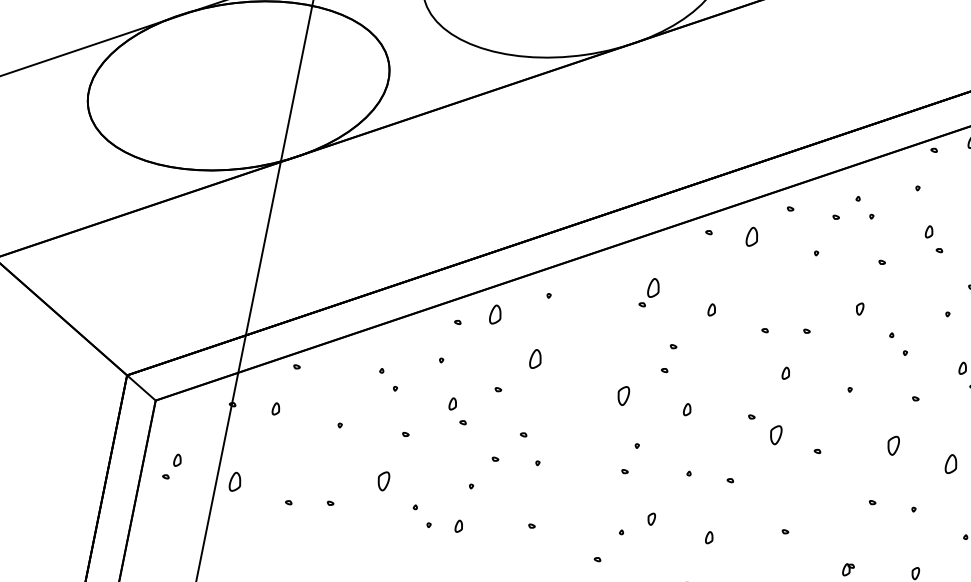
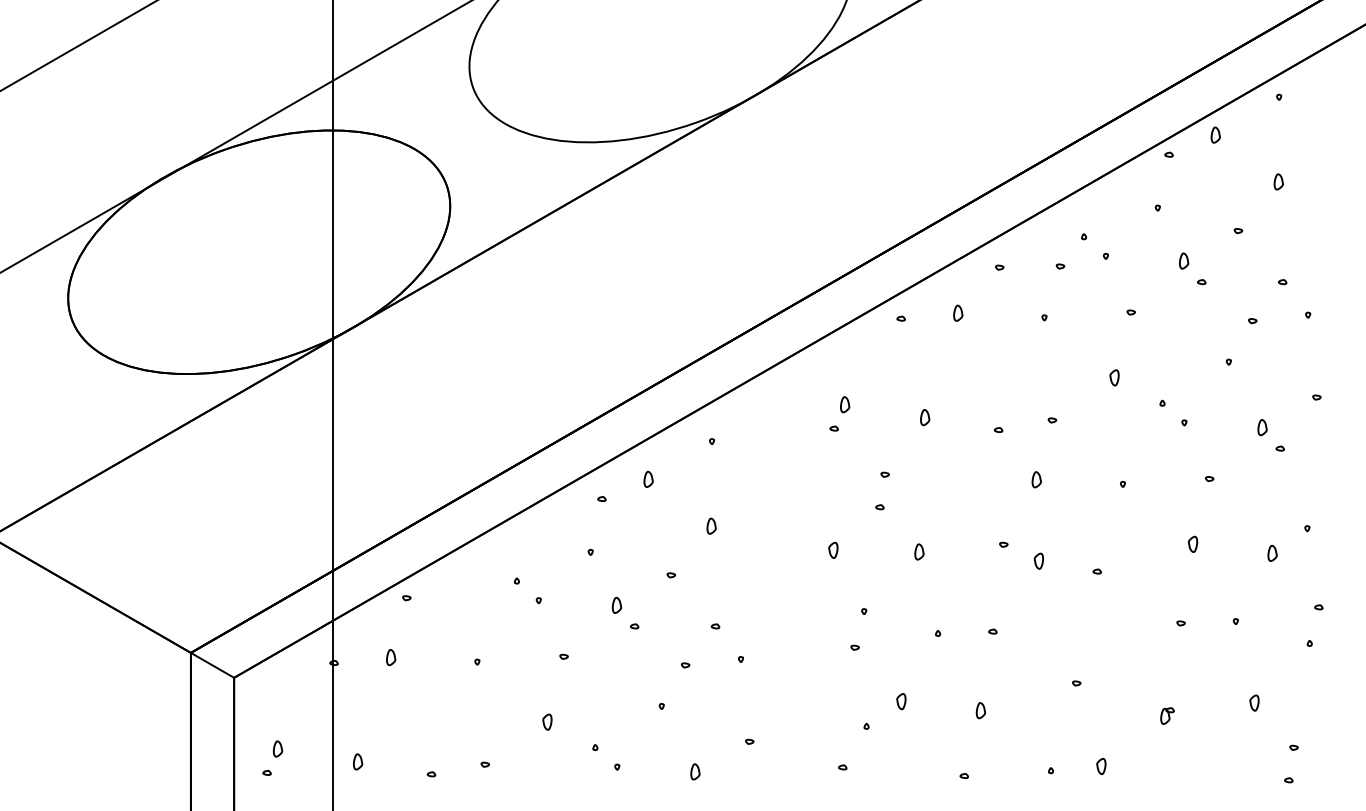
part: (752, 236) -> (958, 312), size x0.62
part: (654, 288) -> (845, 404), size x0.62
part: (495, 313) -> (648, 478), size x0.62
part: (535, 358) -> (711, 525), size x0.62
part: (623, 394) -> (833, 549), size x0.62
part: (775, 434) -> (1038, 560), size x0.62
part: (893, 444) -> (1193, 543), size x0.62
part: (951, 463) -> (1272, 552), size x0.62
part: (383, 480) -> (547, 721), size x0.62
part: (236, 481) -> (358, 761), size x0.62
part: (459, 526) -> (695, 771), moved

